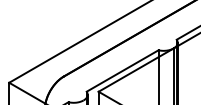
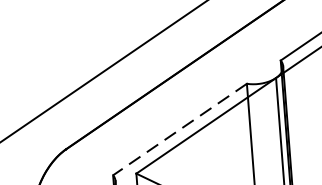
line: (122, 71) -> (179, 130), solid -> dashed

